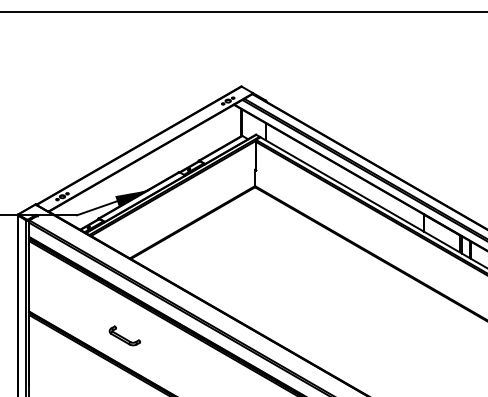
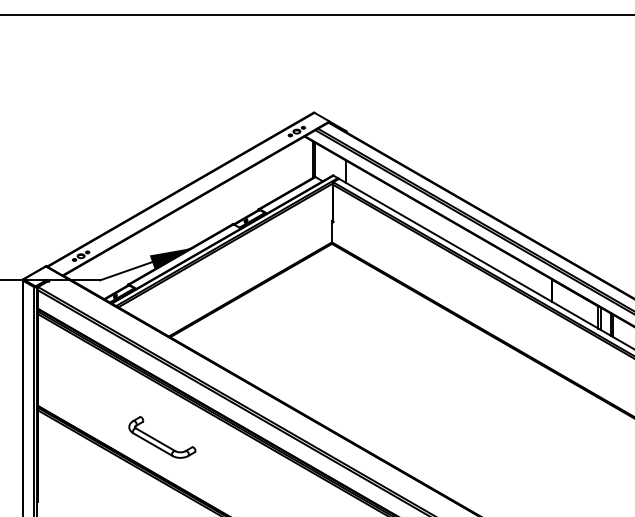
part: (124, 335) -> (162, 437), size x1.67

